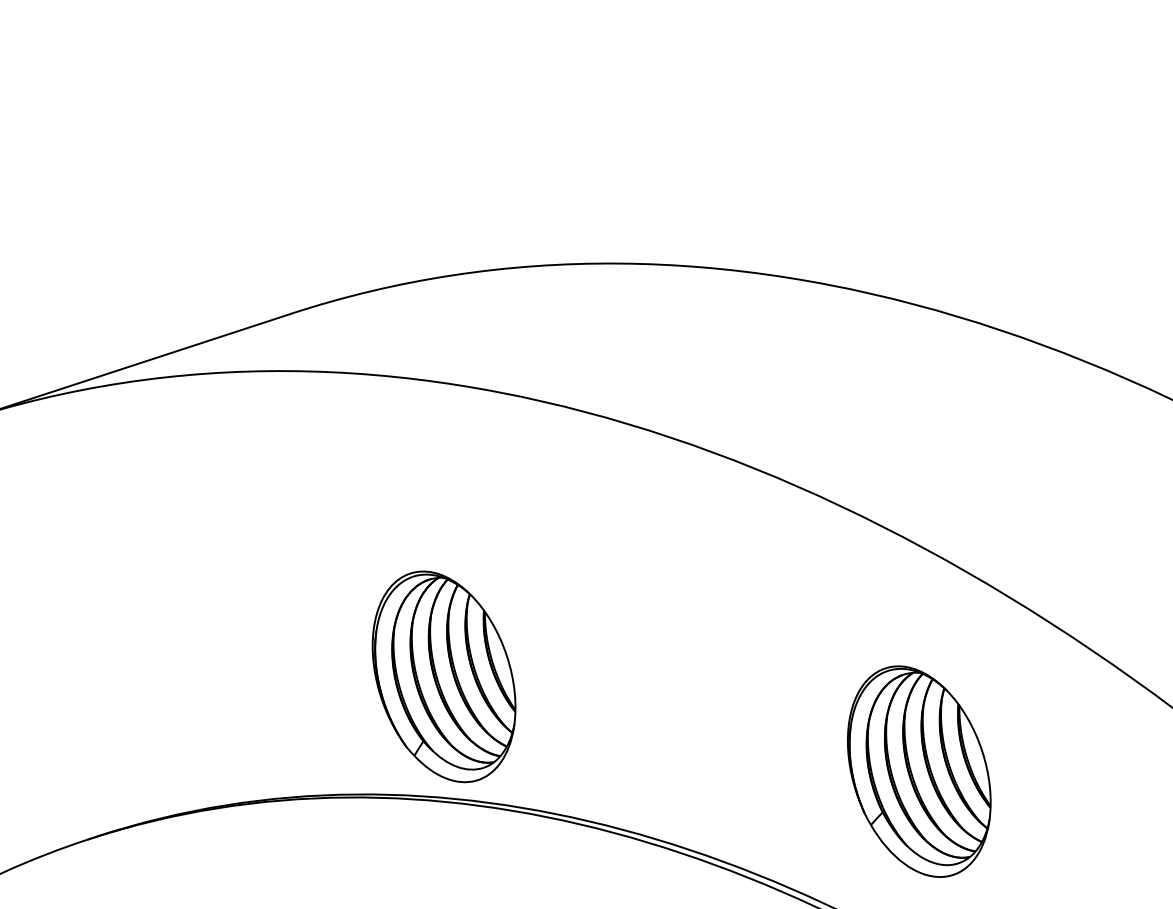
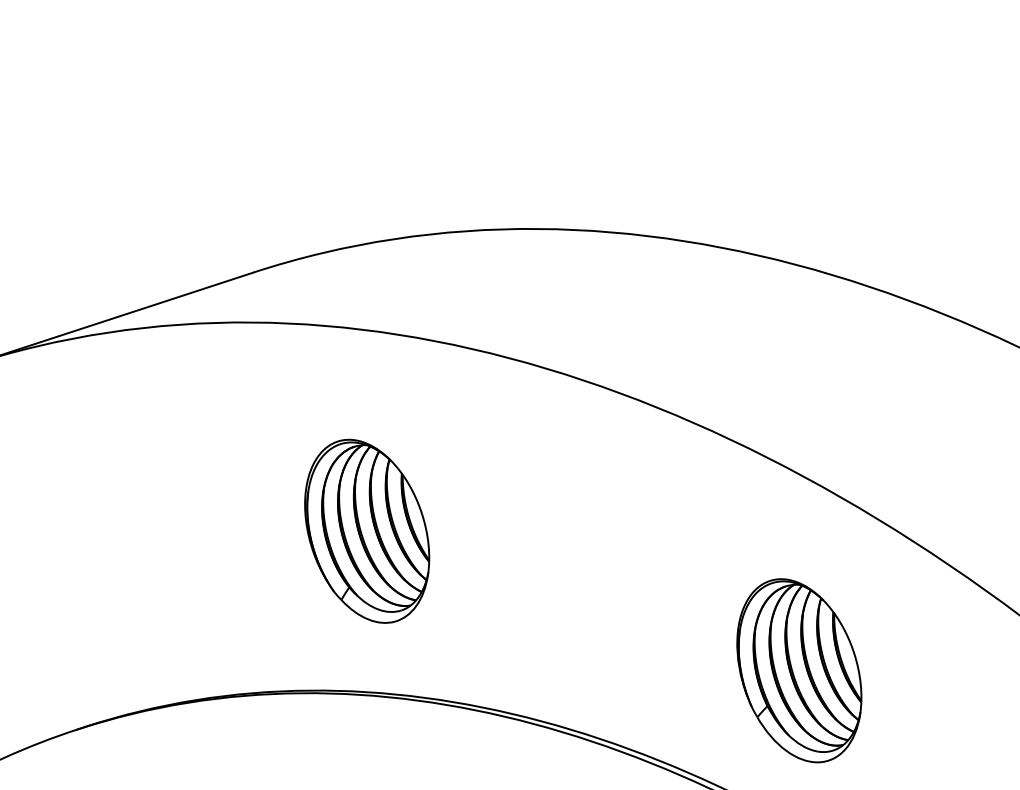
part: (444, 675) -> (367, 530), moved

